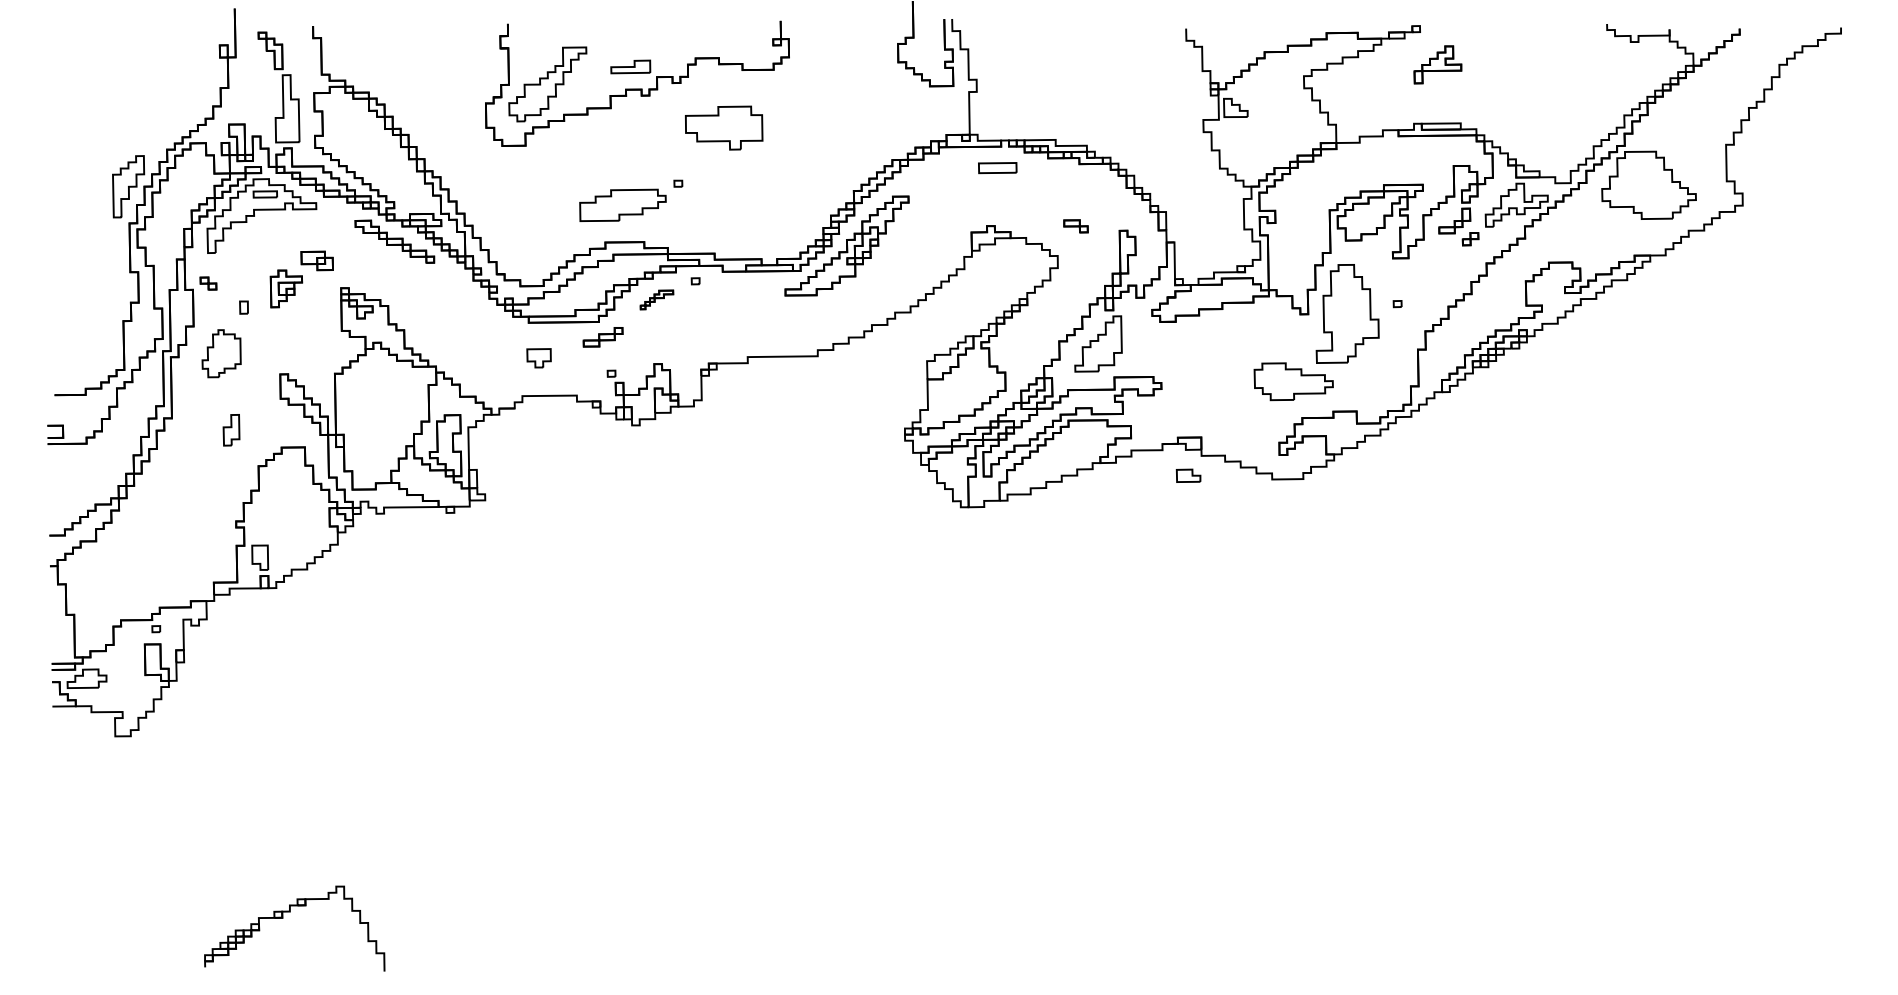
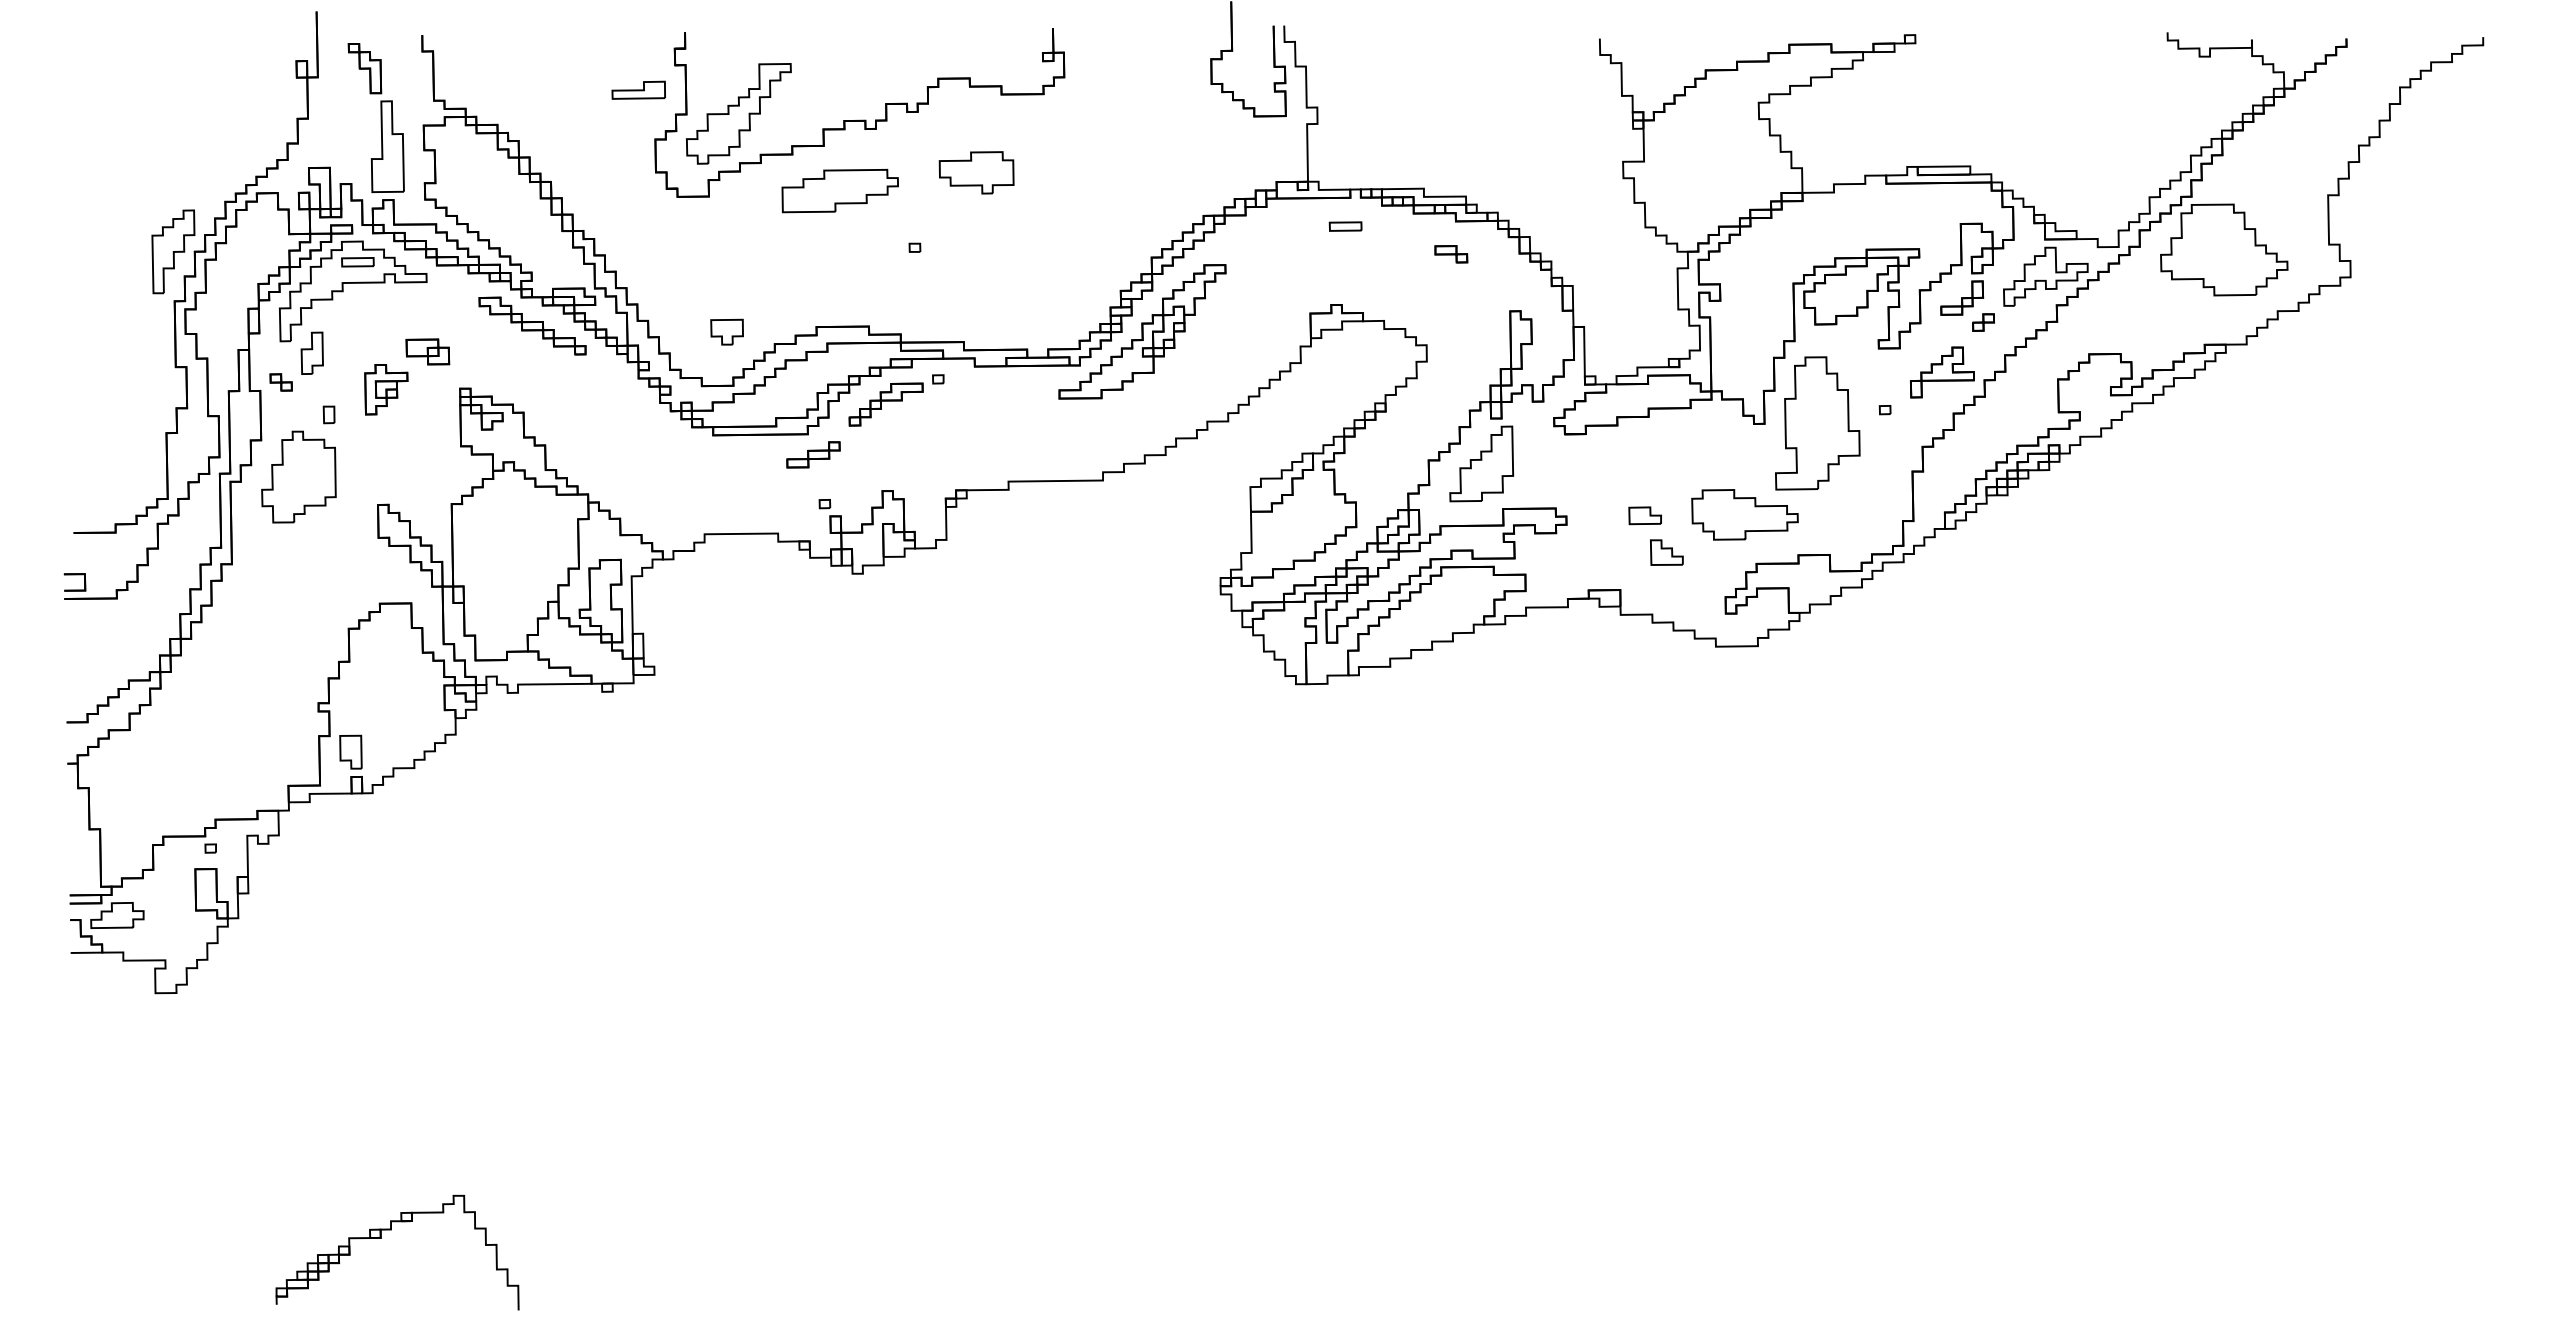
part: (1437, 64) -> (1941, 372), moved
part: (630, 66) -> (638, 89), moved
part: (1235, 107) -> (1666, 552), moved
part: (723, 127) -> (976, 172), size x0.71
part: (997, 167) -> (1345, 226), size x0.62
part: (622, 205) -> (839, 190), moved
part: (1076, 226) -> (1451, 254), moved
part: (656, 299) -> (885, 404), size x1.67
part: (221, 353) -> (298, 476), size x1.43
part: (538, 357) -> (726, 331), moved
part: (230, 429) -> (311, 352), moved
part: (1188, 475) -> (1644, 515), moved

